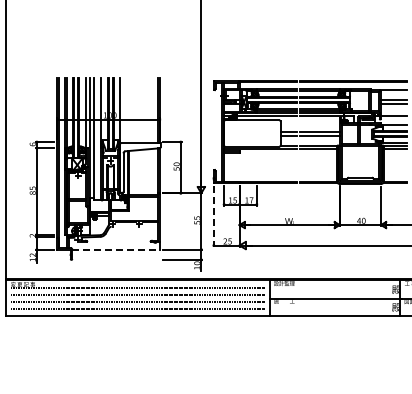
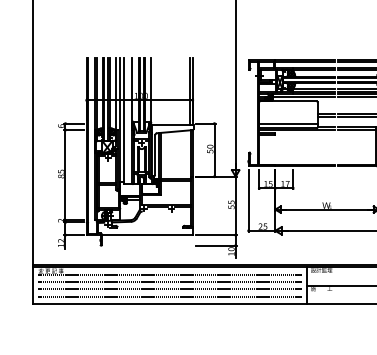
line: (252, 142) -> (288, 124), added
line: (213, 217) -> (248, 201), dashed -> solid
line: (116, 249) -> (147, 234), dashed -> solid

